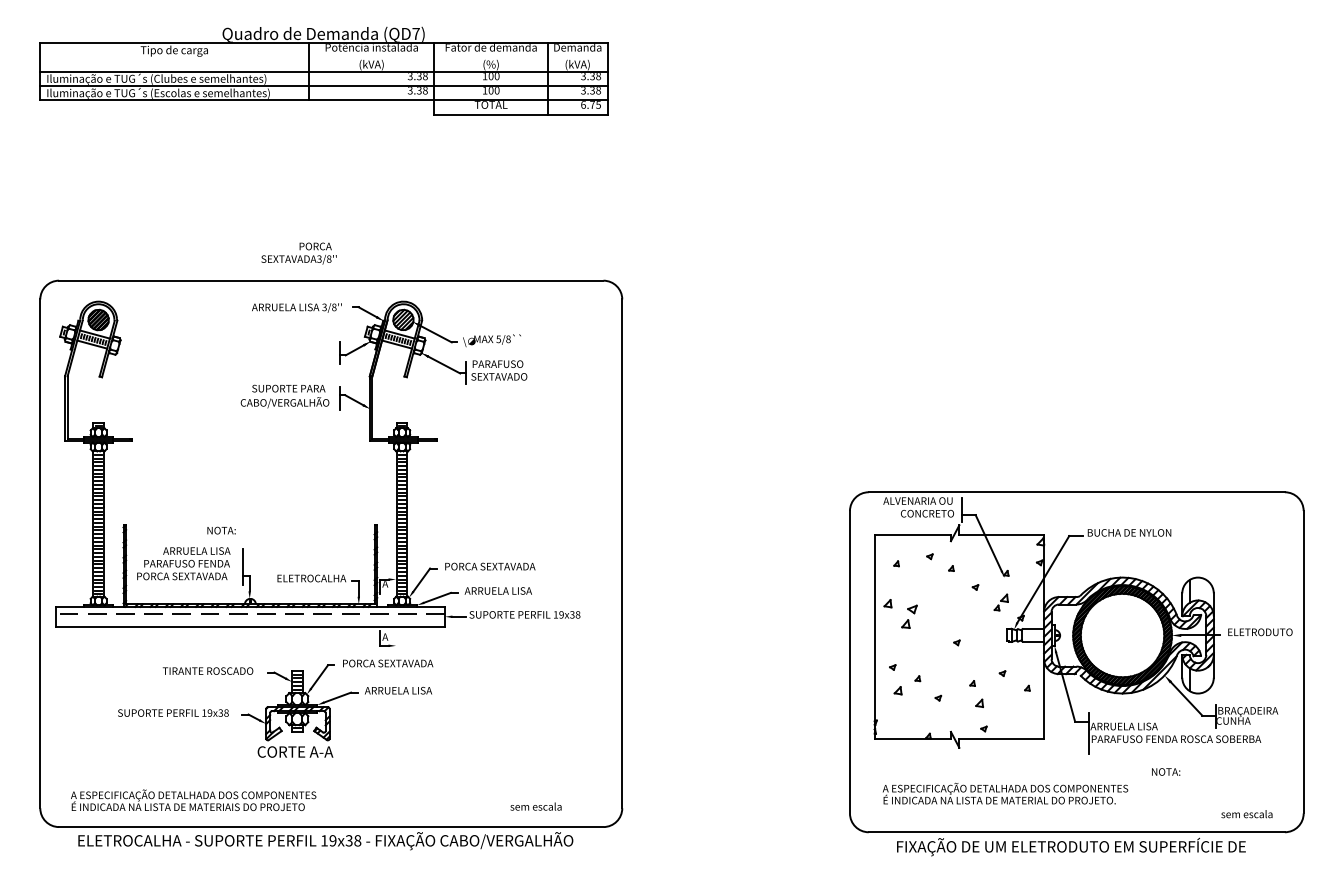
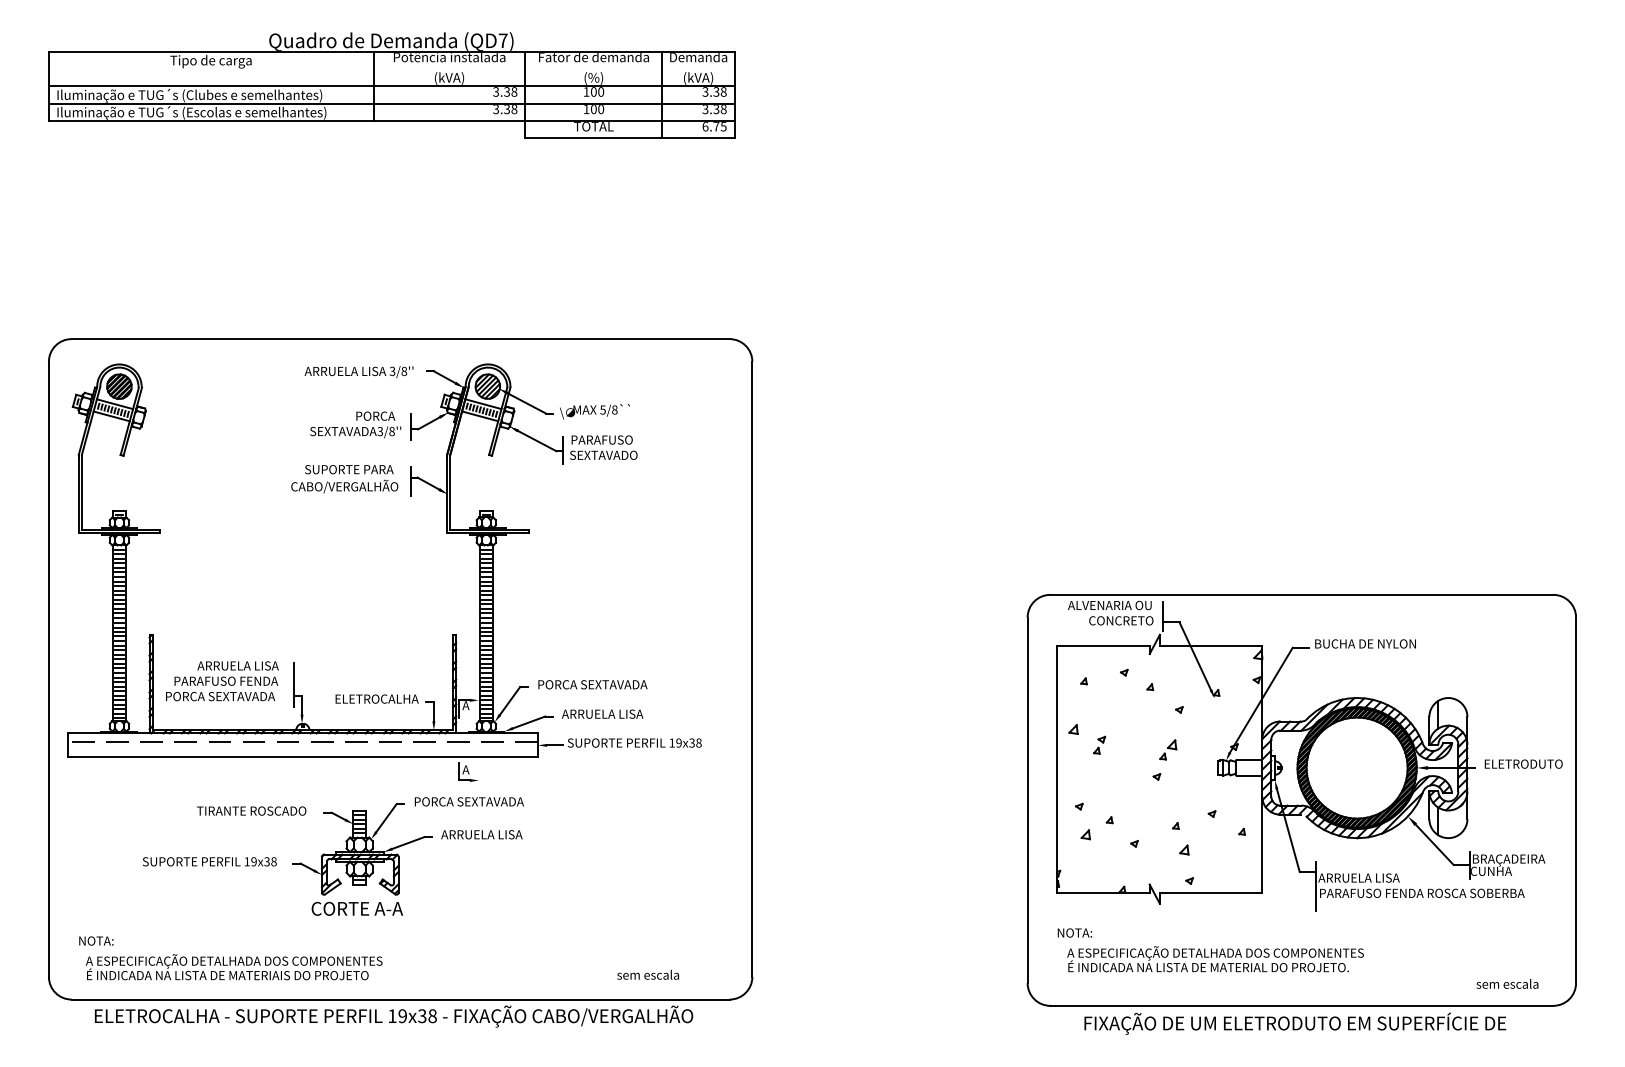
text: (298, 253) -> (354, 424), moved
text: (221, 530) -> (96, 940), moved
part: (1000, 602) -> (1167, 749), moved
part: (909, 616) -> (1099, 745), size x0.62
text: (1166, 771) -> (1075, 932), moved

